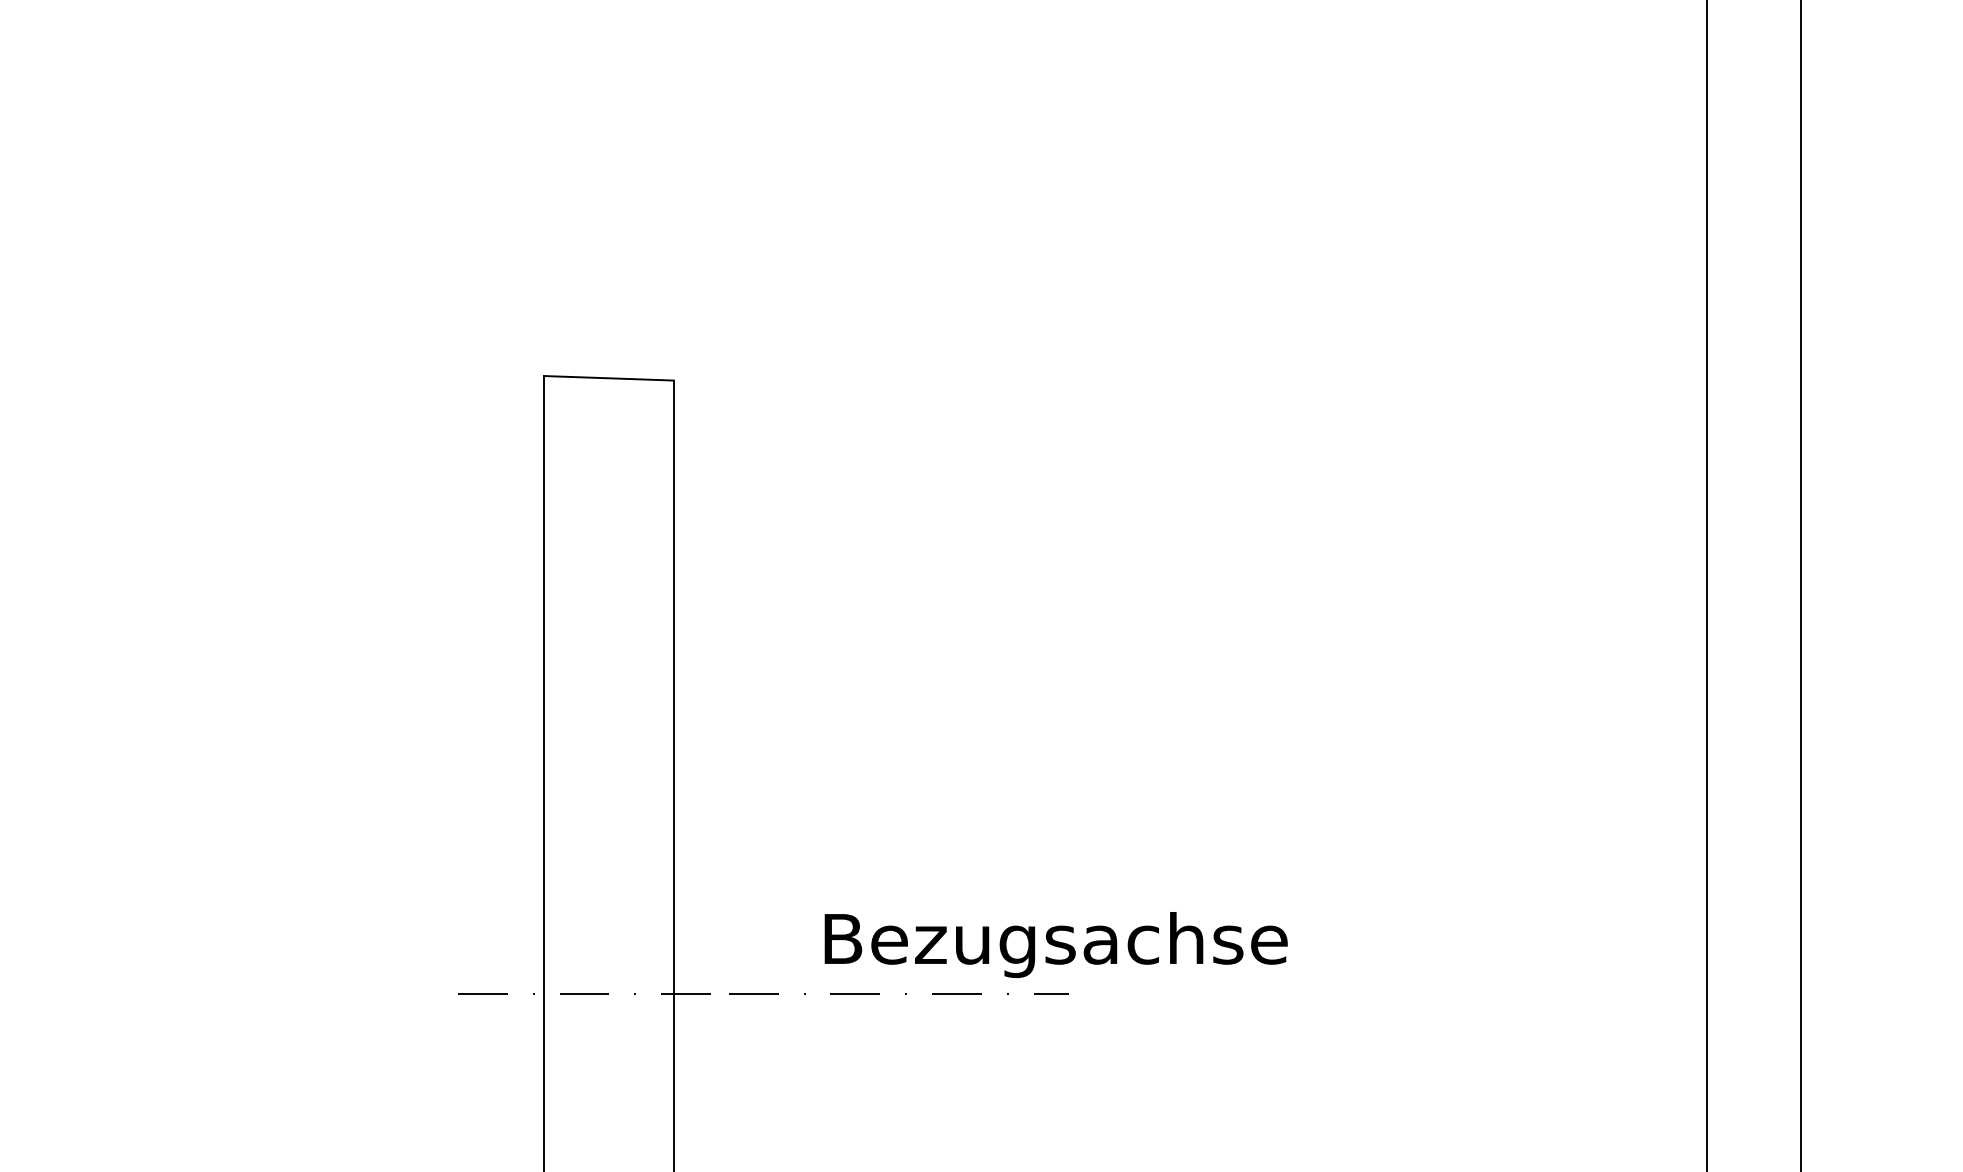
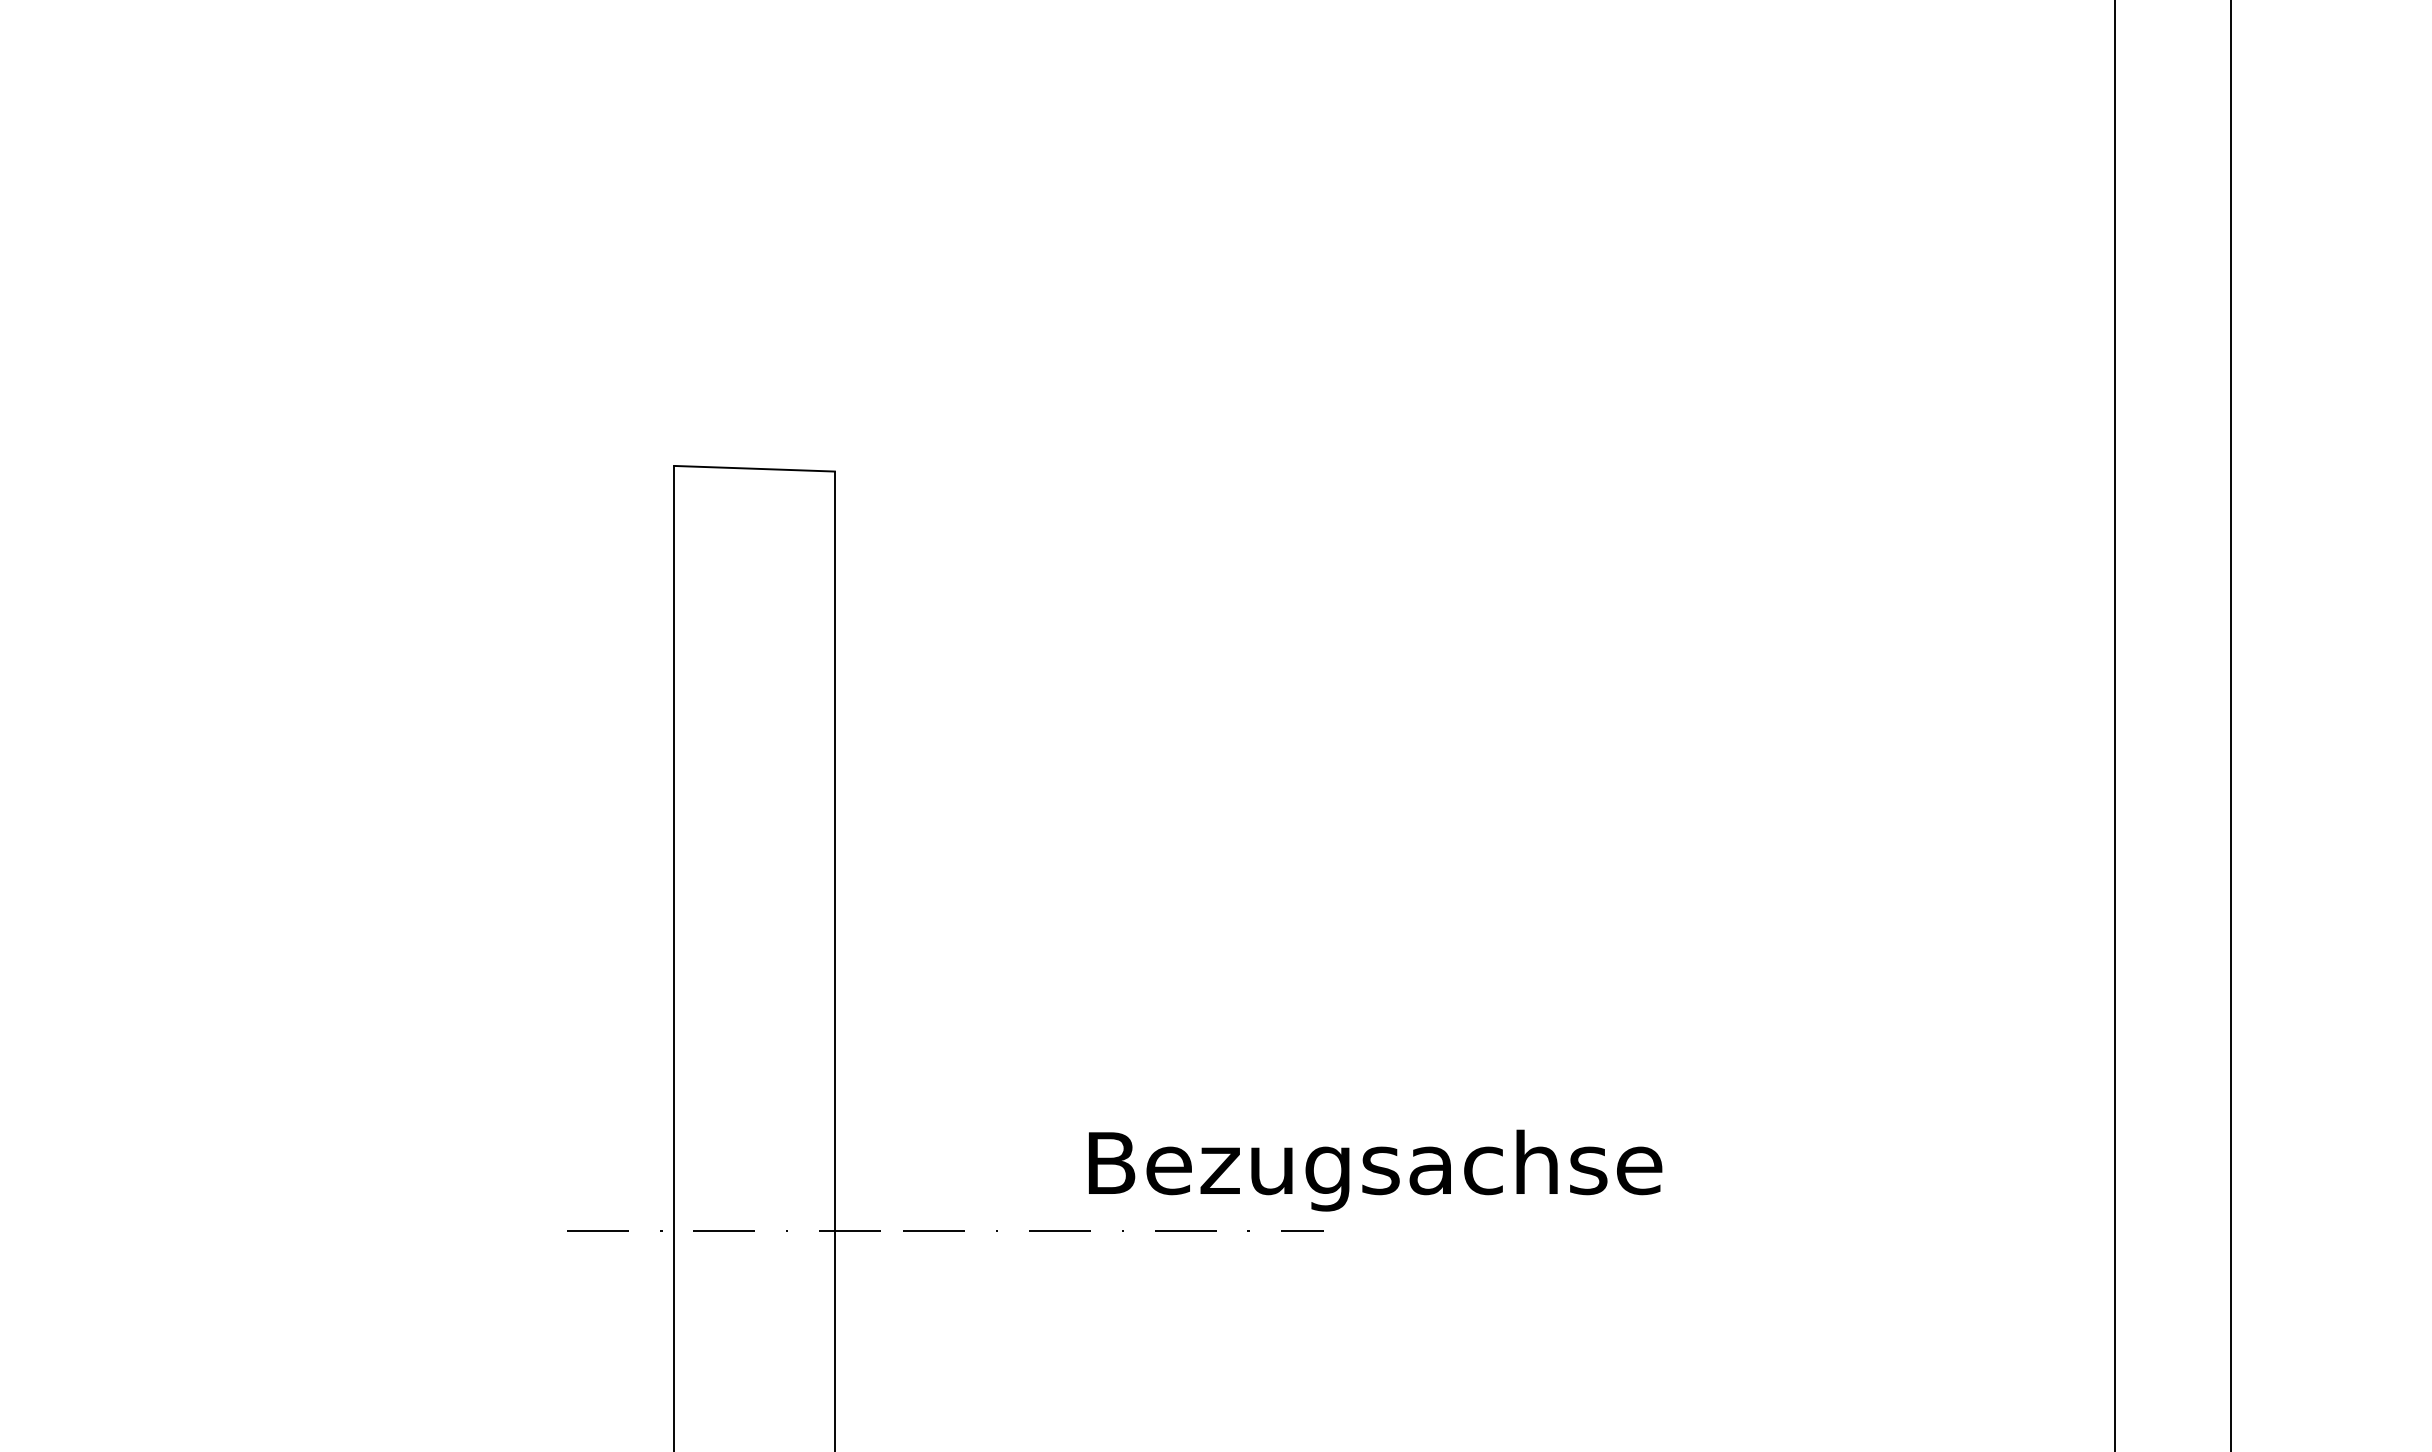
text: (1056, 944) -> (1375, 1170), moved

